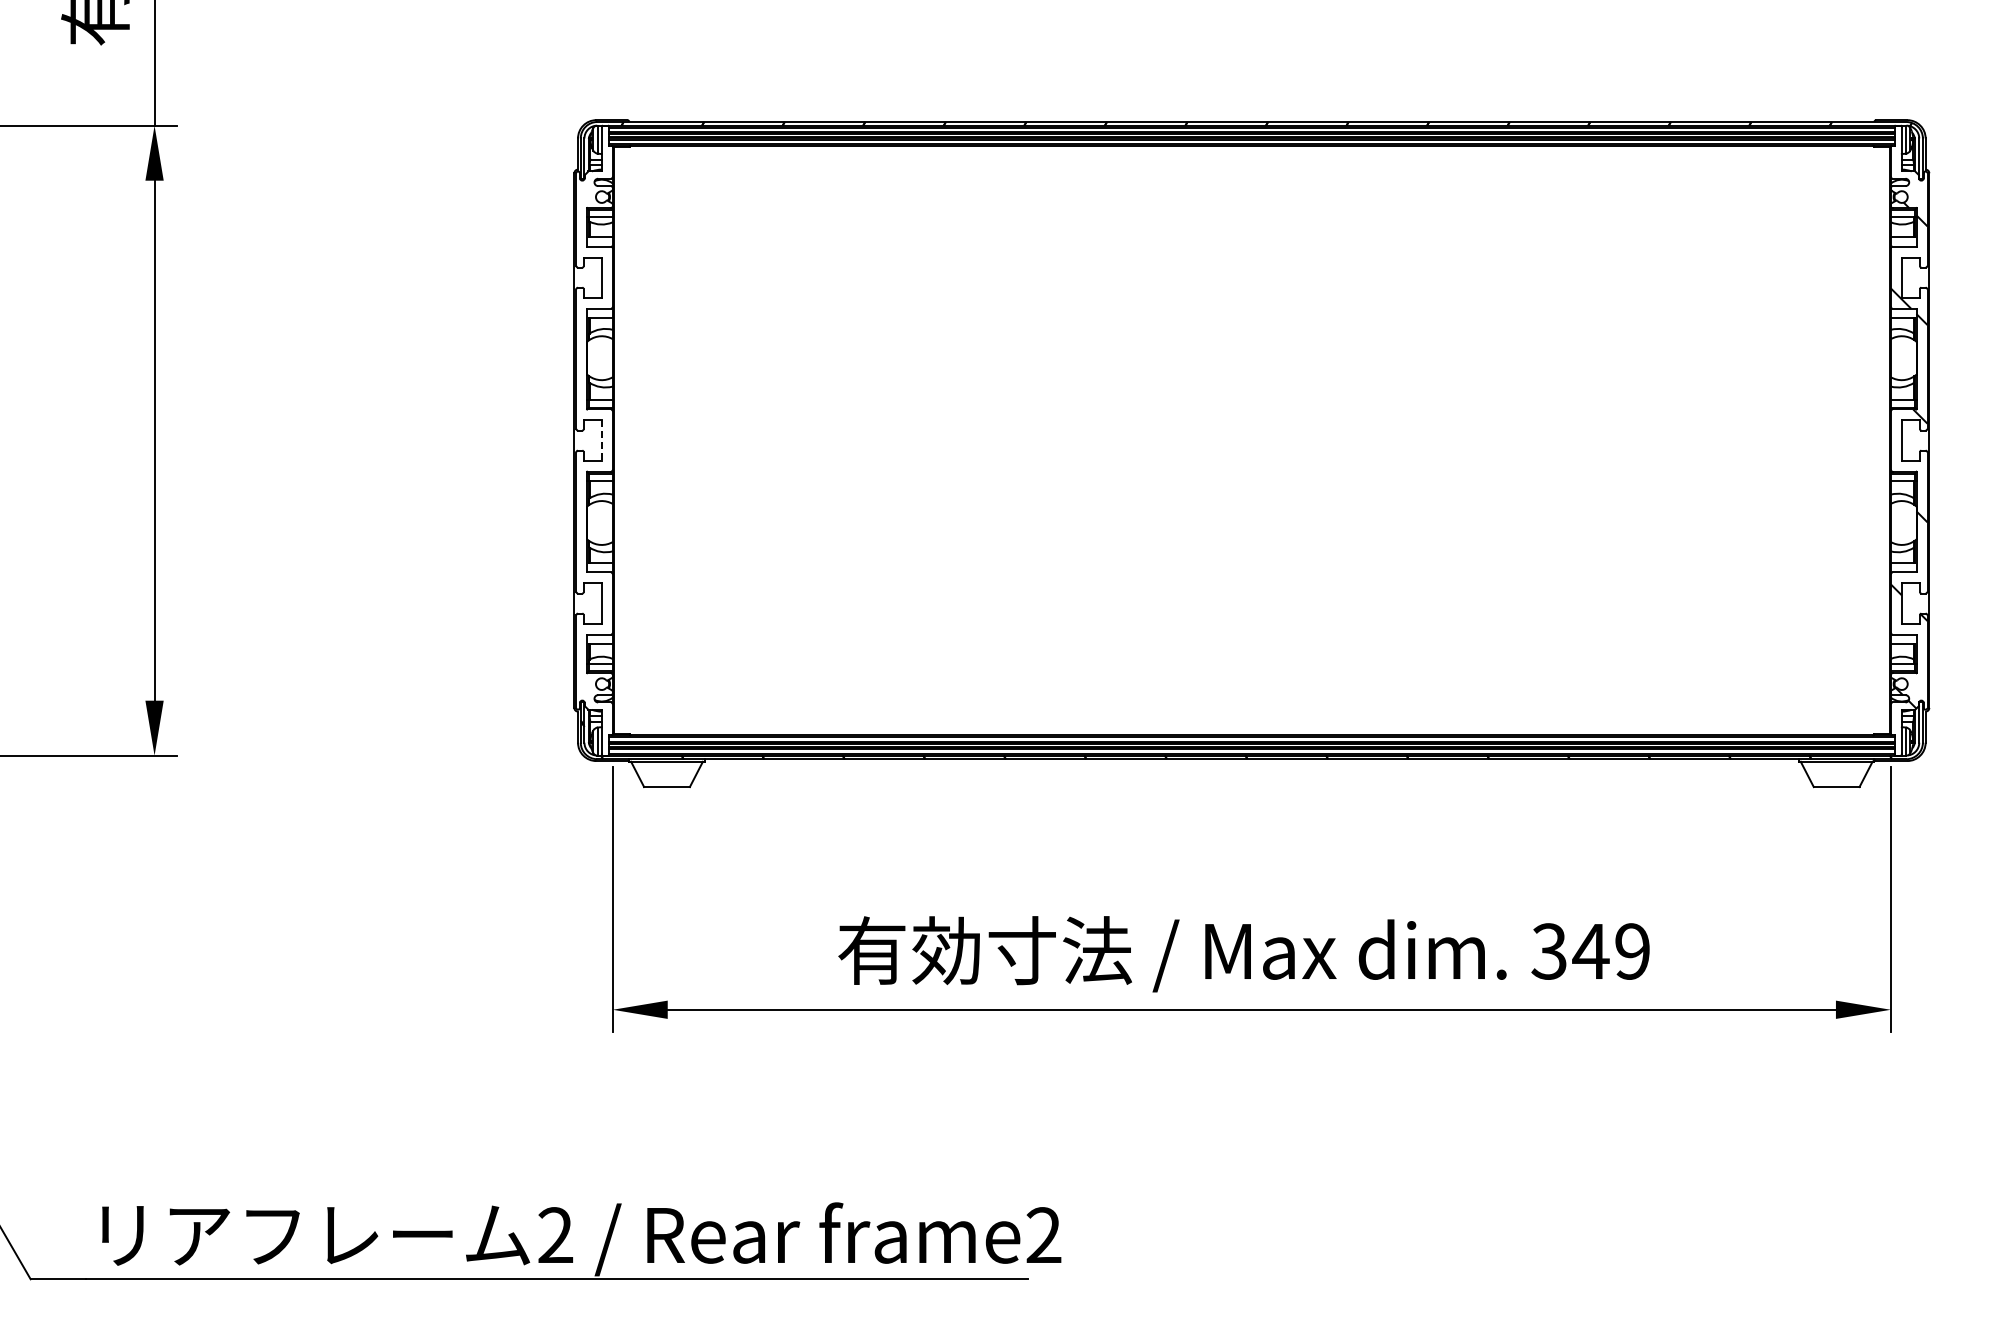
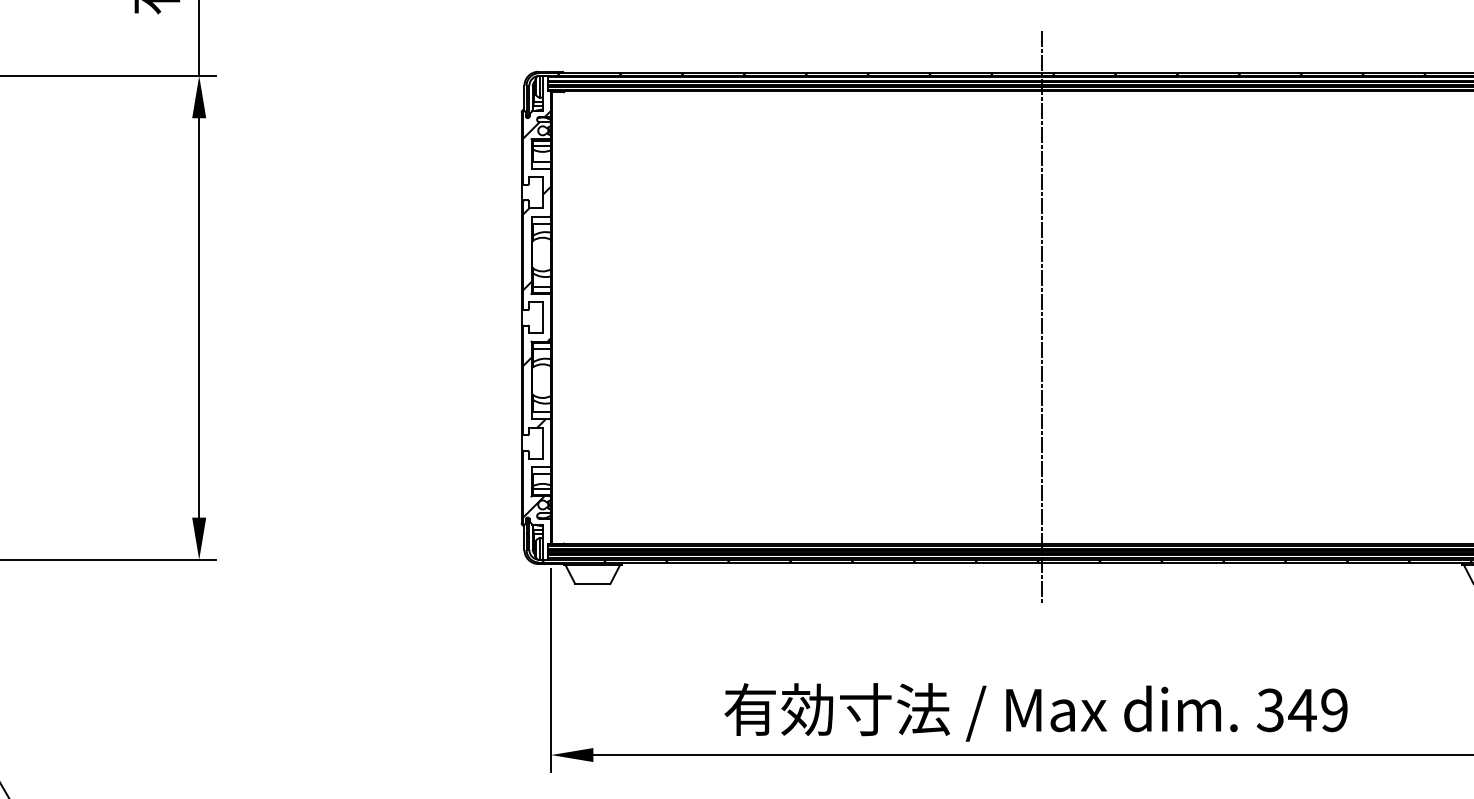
hatch: (594, 435) -> (537, 313), added
line: (1251, 440) -> (1041, 317), added
line: (601, 441) -> (542, 318), dashed -> solid

